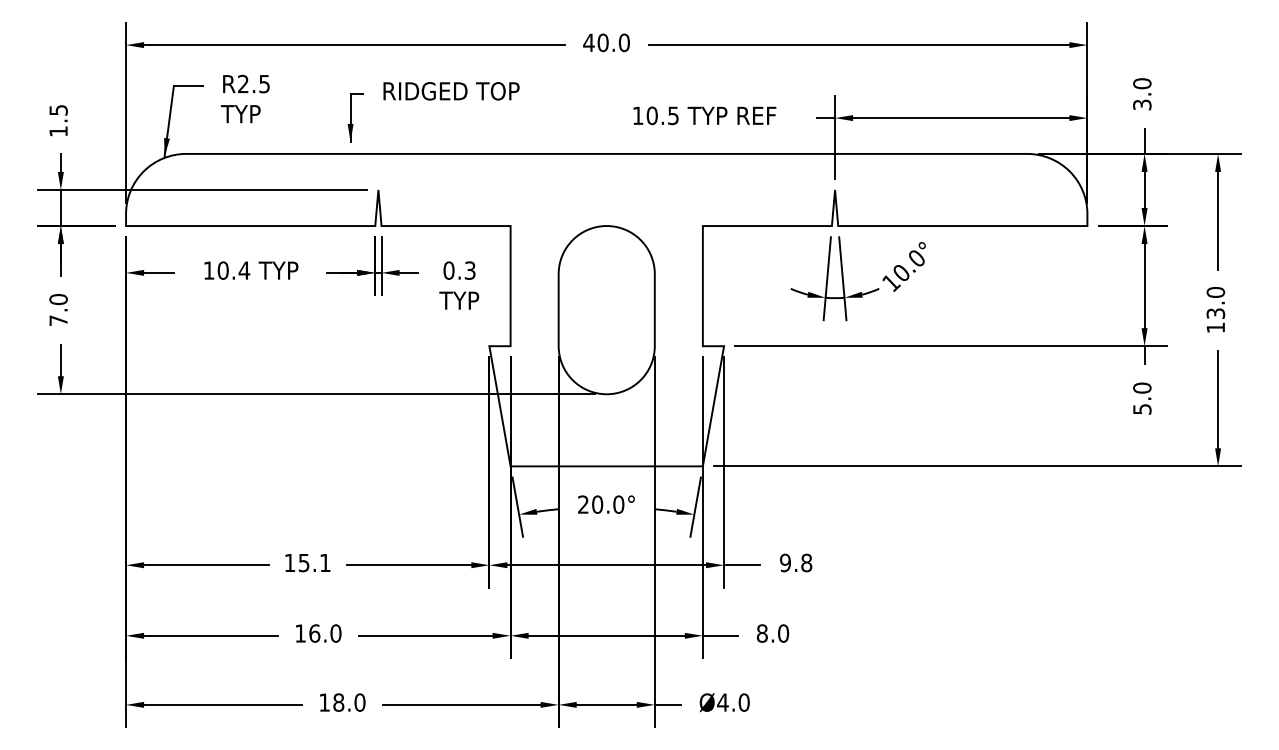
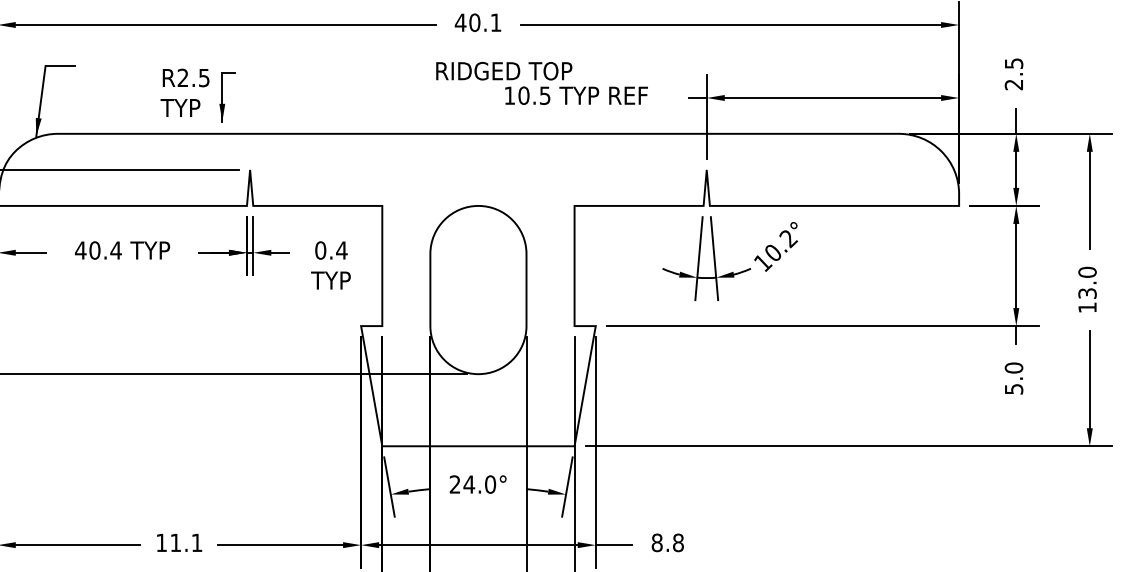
text: (623, 42) -> (495, 22), 40.0 -> 40.1
text: (451, 91) -> (504, 71), moved
text: (1142, 94) -> (1014, 74), 3.0 -> 2.5
text: (245, 98) -> (185, 92), moved
text: (916, 259) -> (788, 239), 10.0° -> 10.2°
text: (208, 270) -> (80, 250), 10.4 -> 40.4
text: (470, 270) -> (342, 250), 0.3 -> 0.4
text: (597, 504) -> (469, 484), 20.0° -> 24.0°
text: (303, 563) -> (175, 543), 15.1 -> 11.1
text: (785, 563) -> (657, 543), 9.8 -> 8.8

